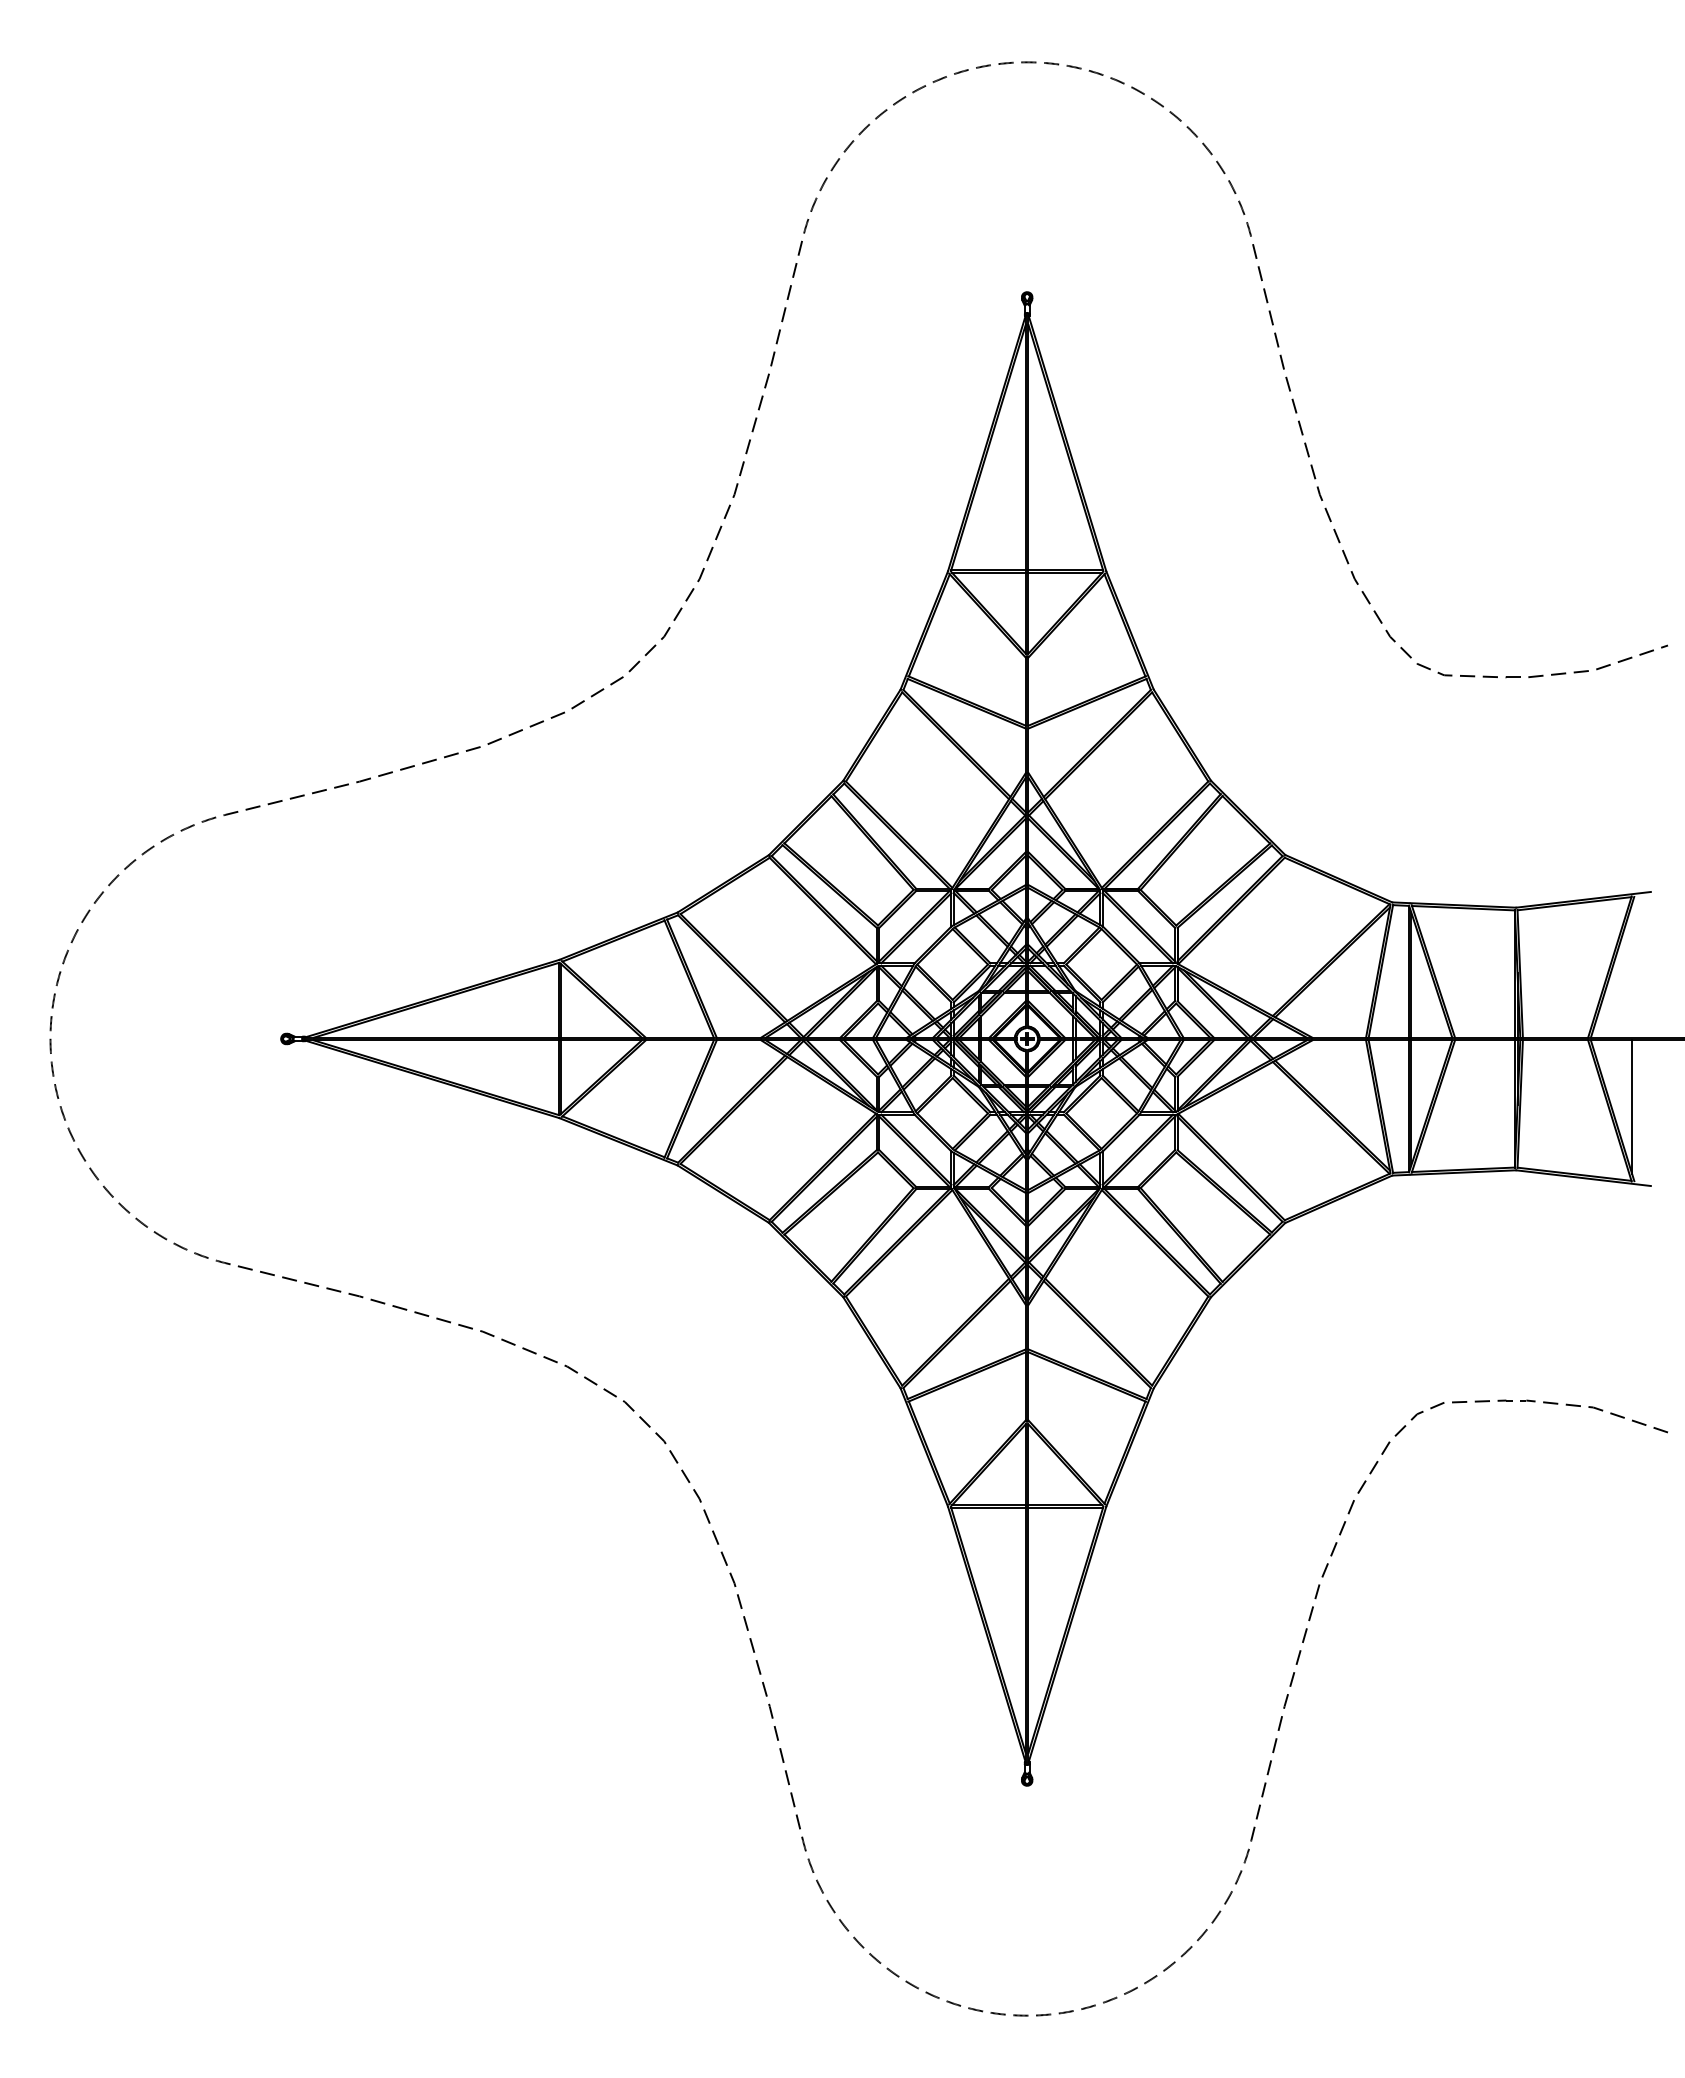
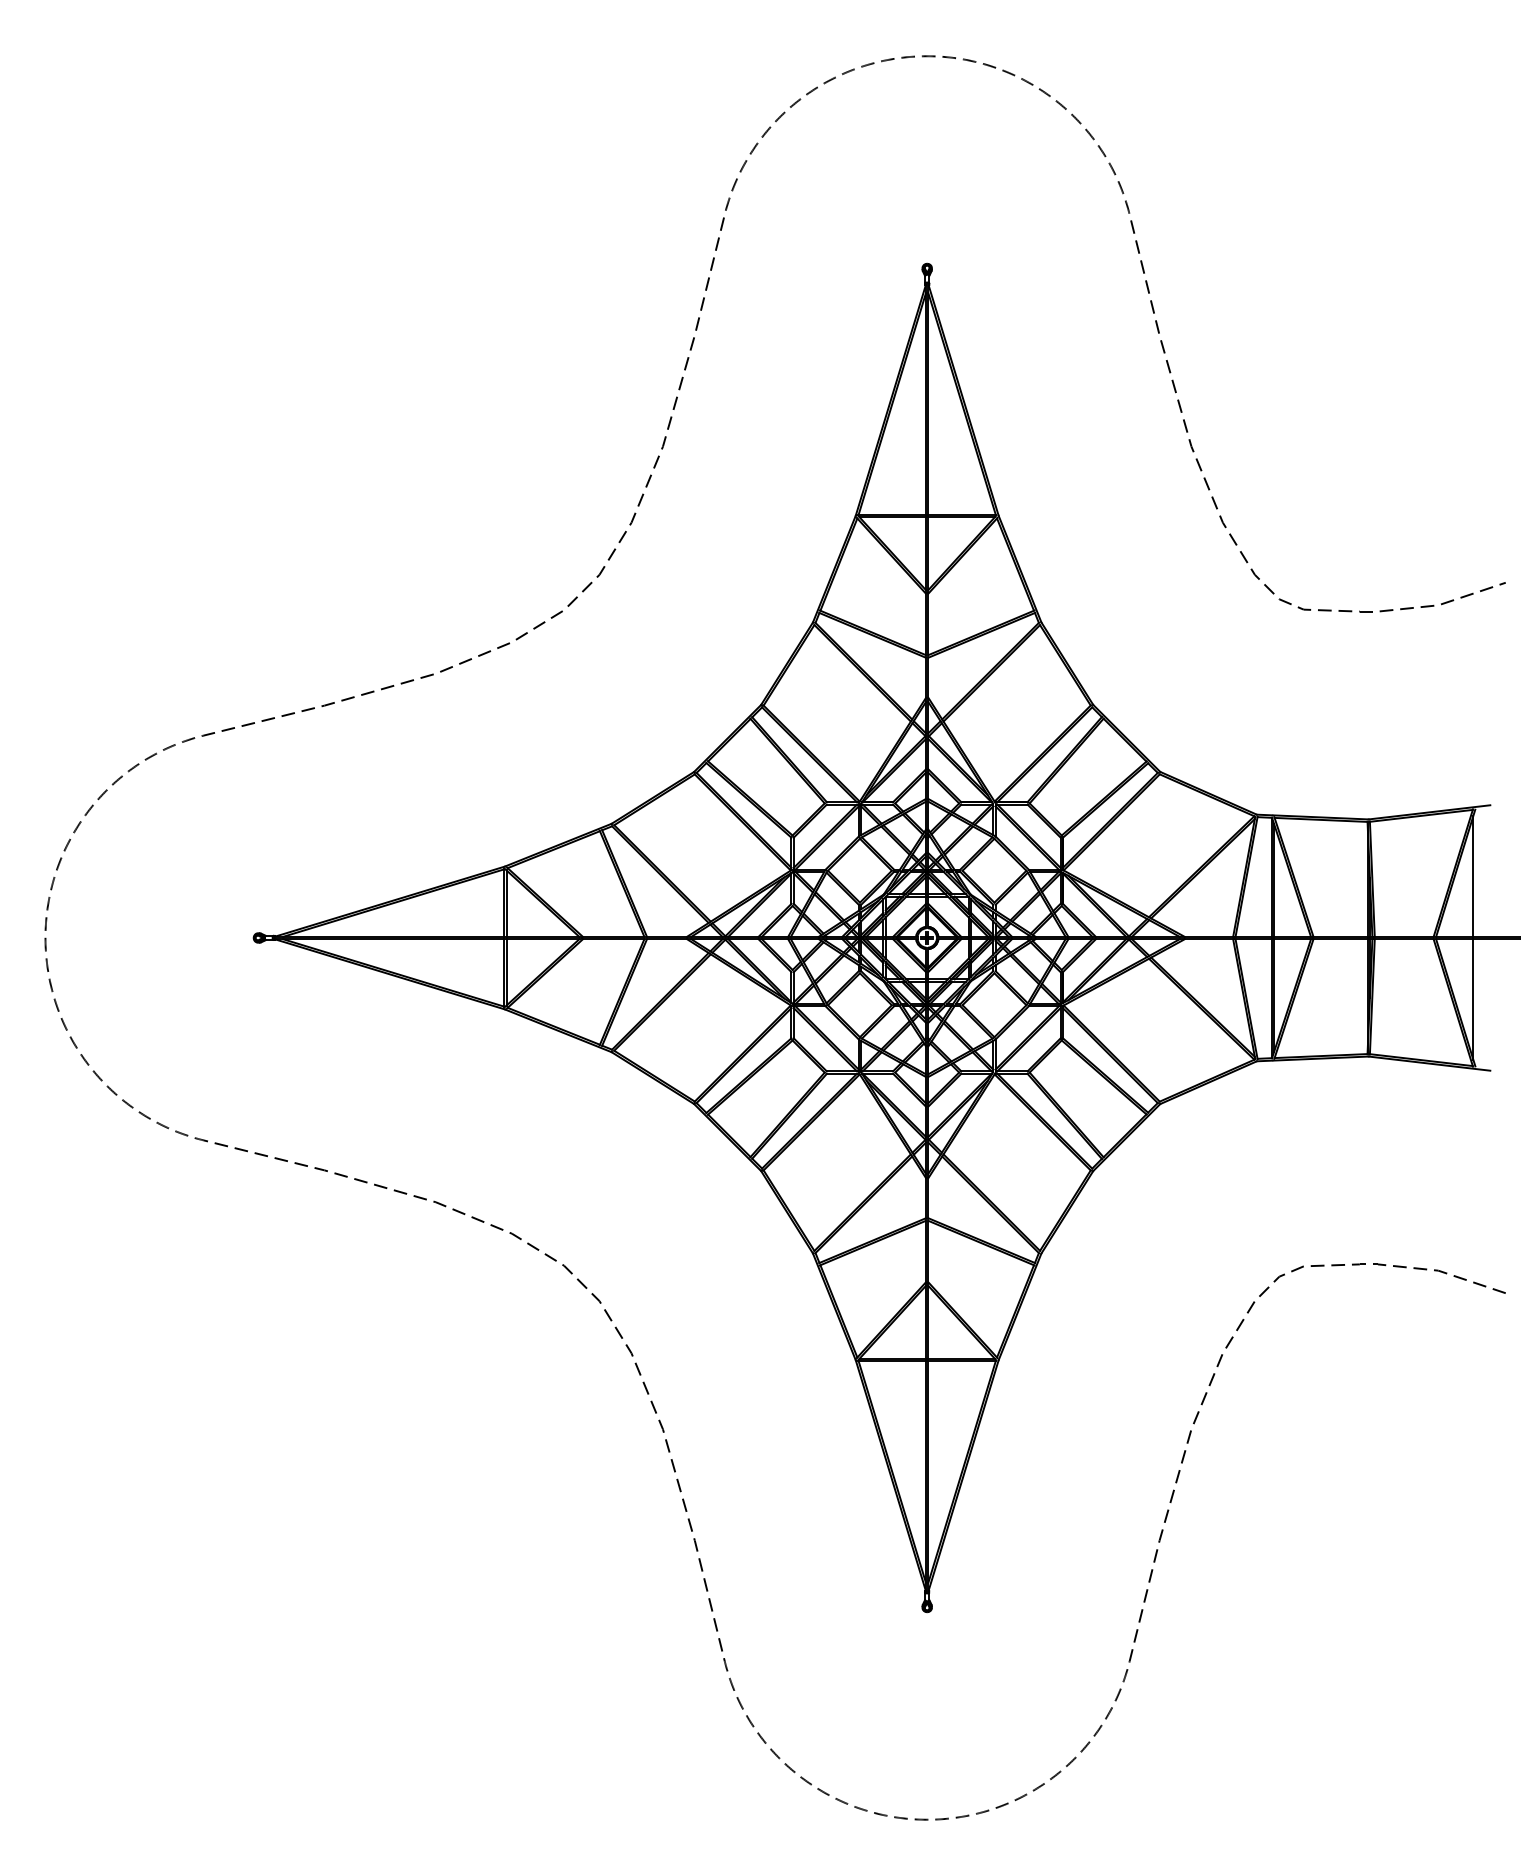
line: (1632, 970) -> (1473, 876), added

